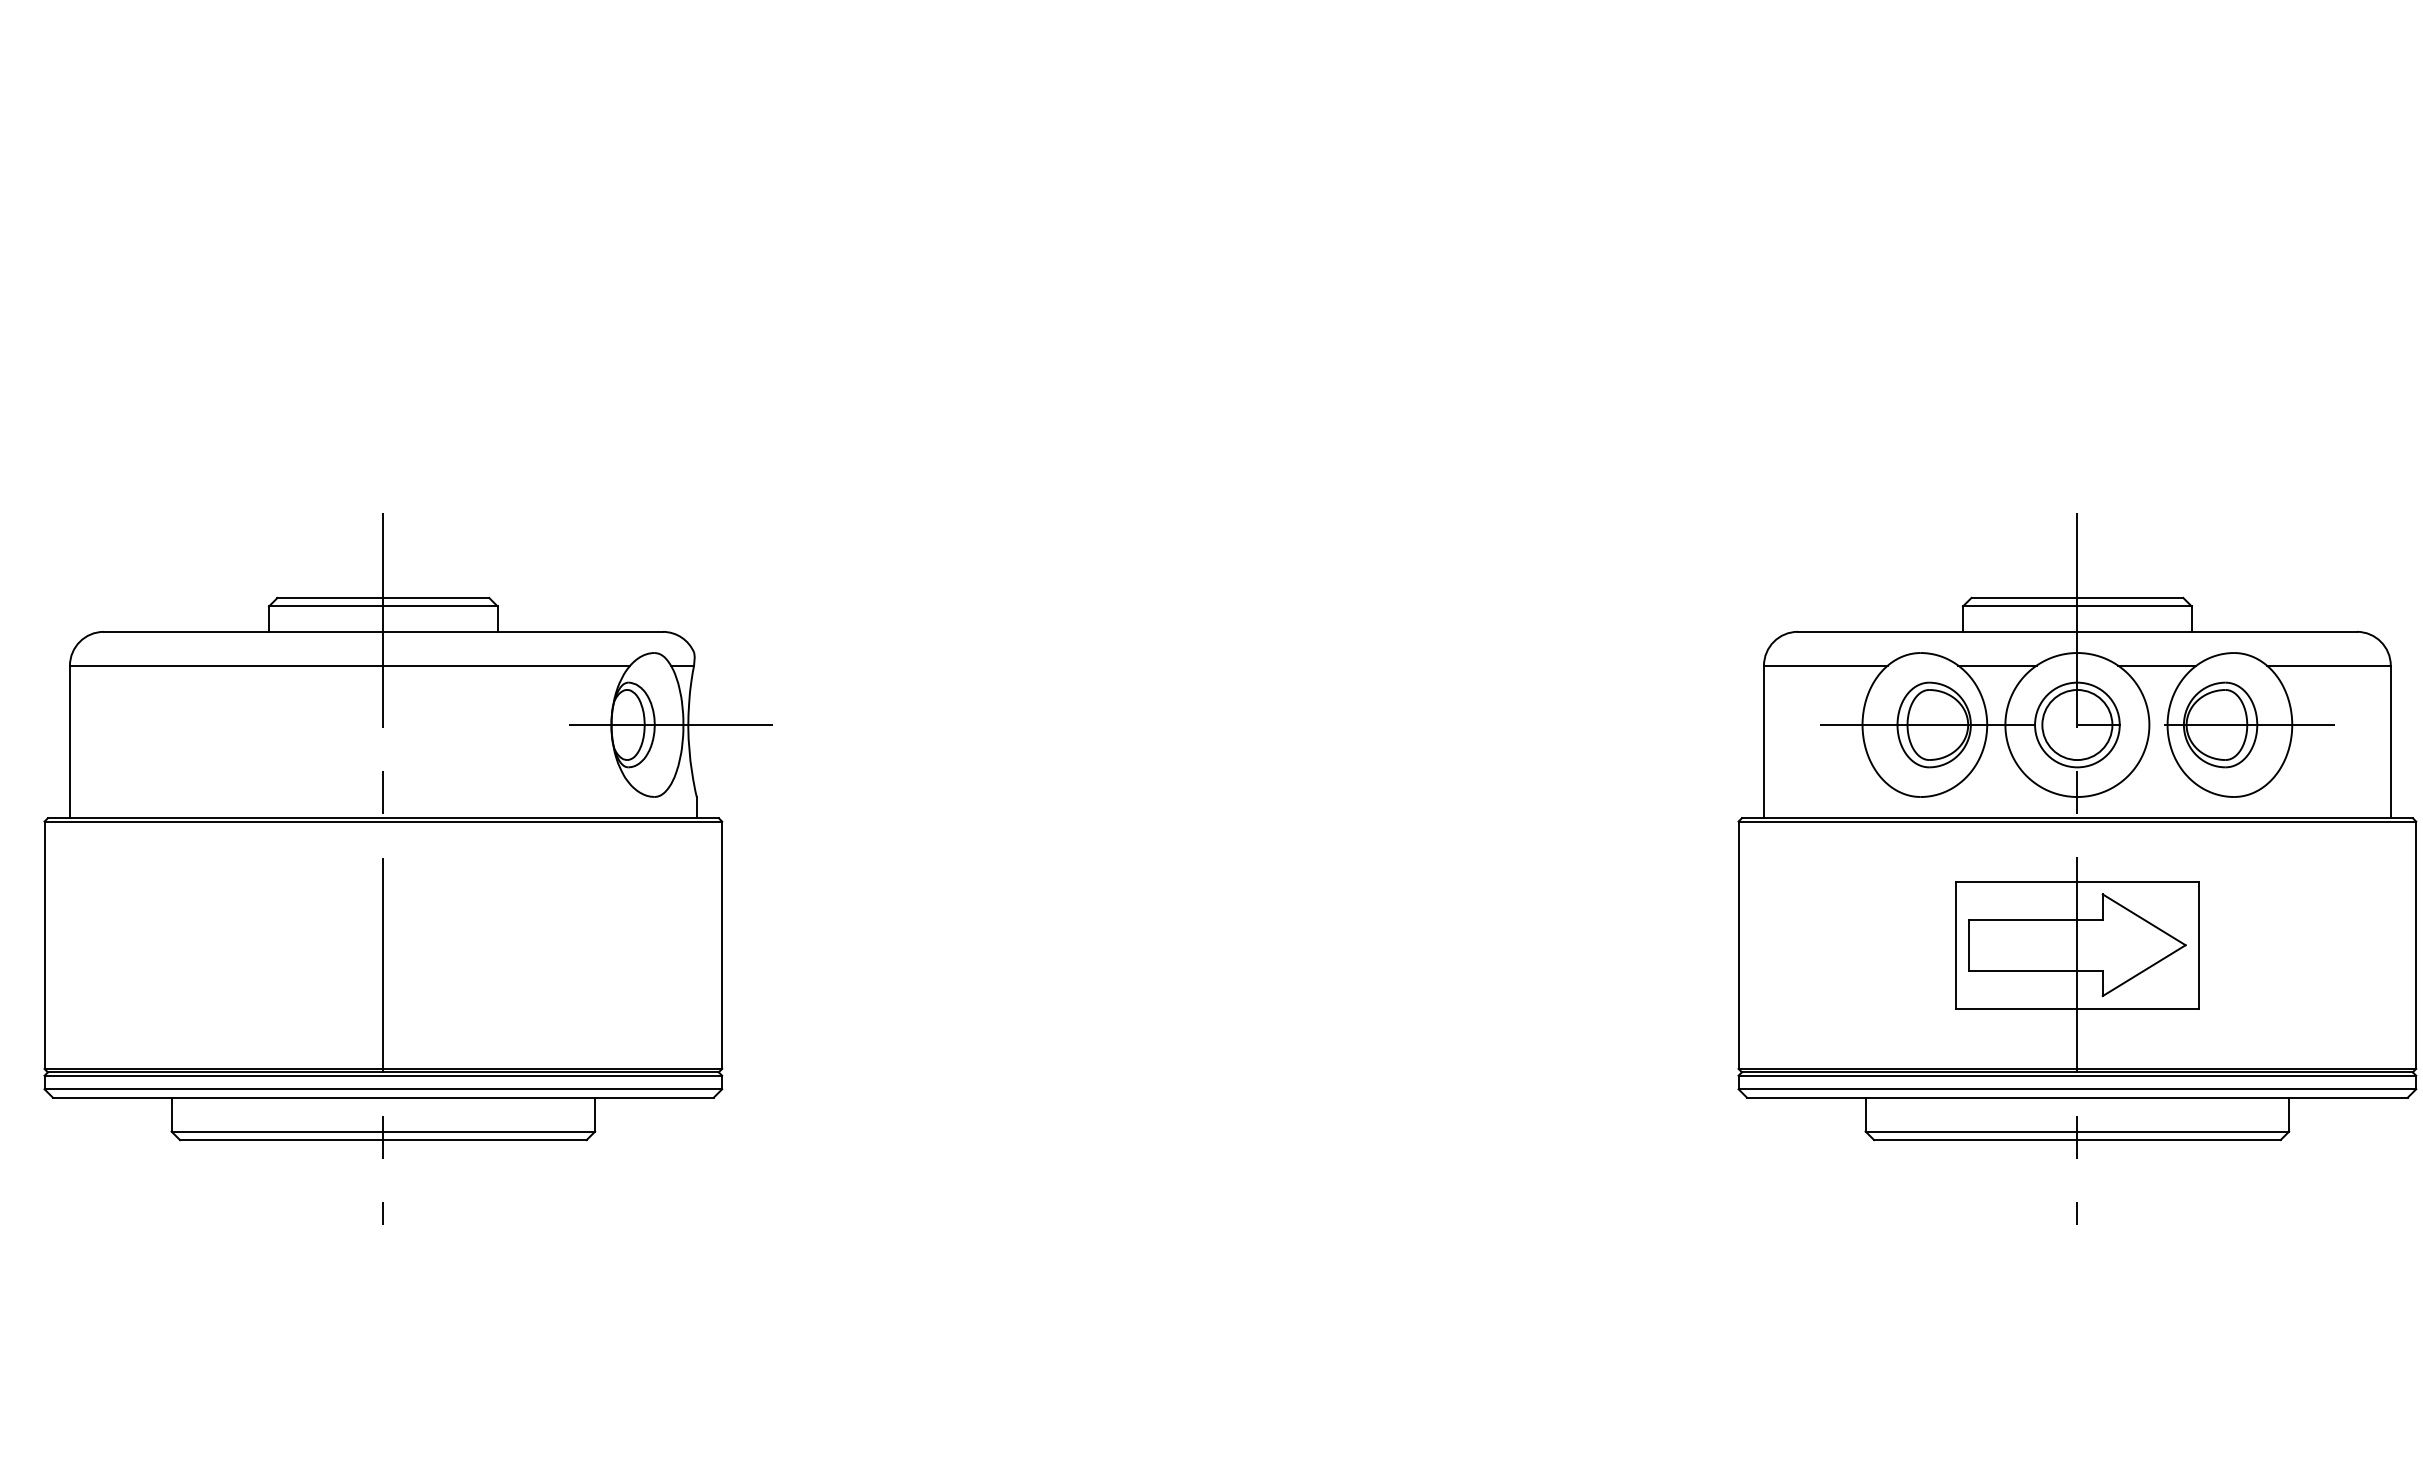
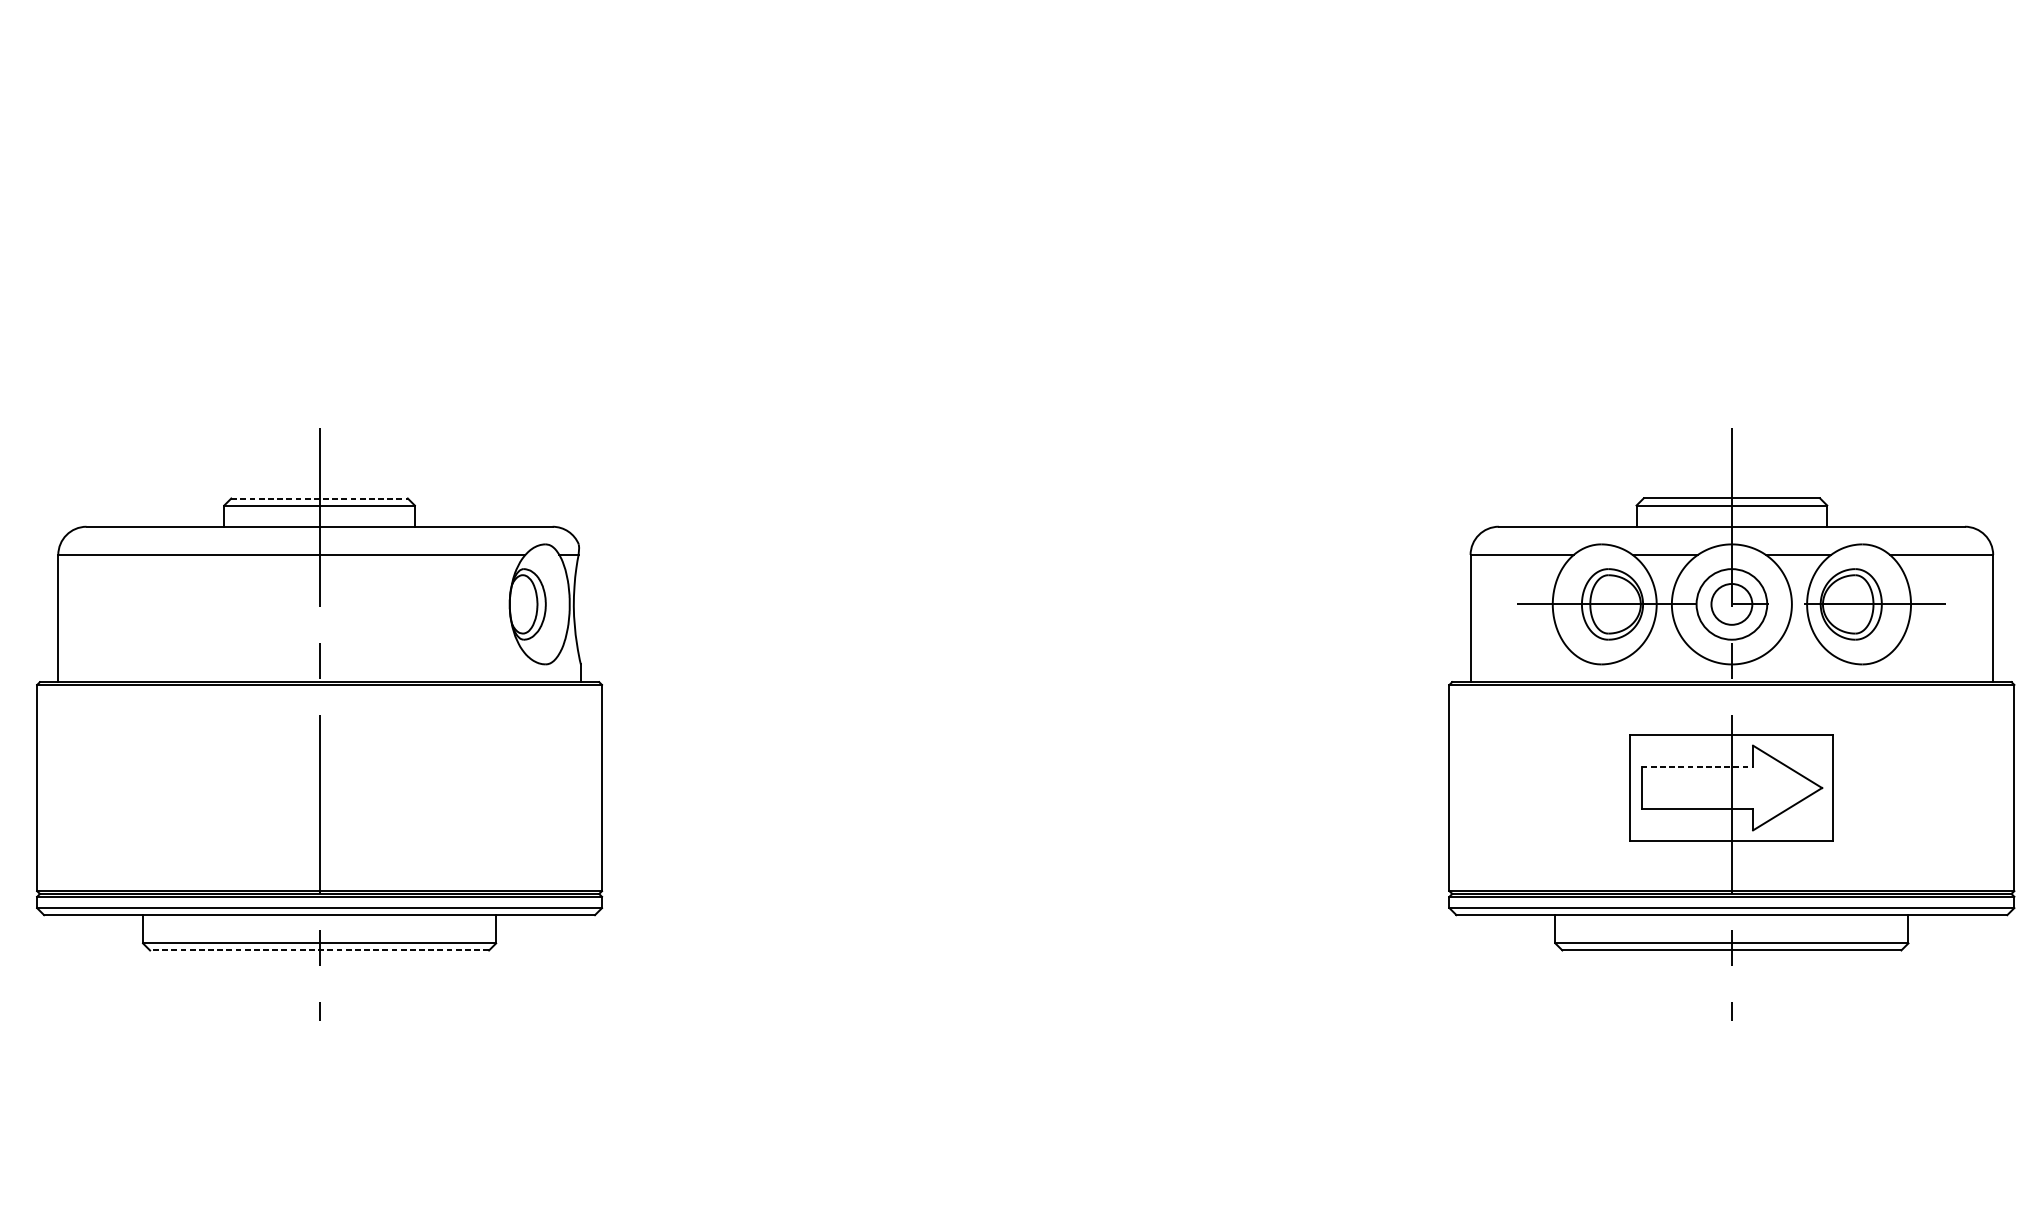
line: (383, 597) -> (319, 498), solid -> dashed
line: (671, 725) -> (559, 604), removed
circle: (2077, 725) -> (1731, 604), size x0.7
line: (2035, 919) -> (1696, 766), solid -> dashed
line: (382, 1140) -> (318, 950), solid -> dashed

